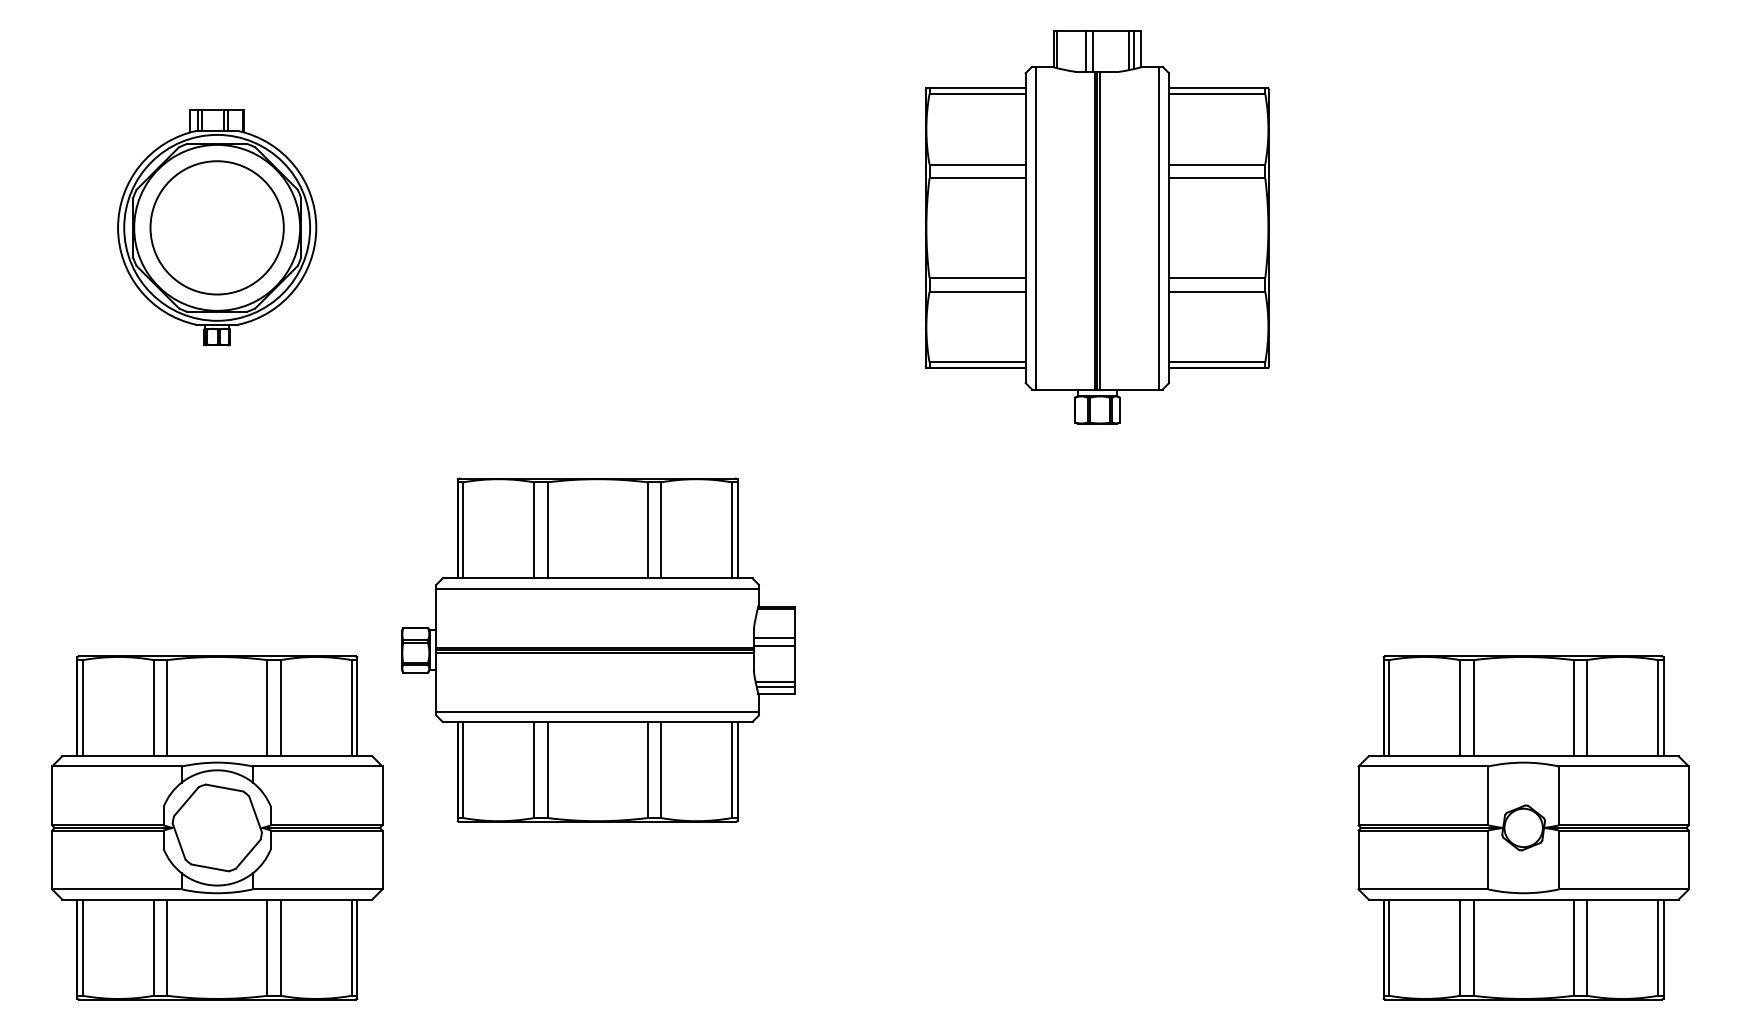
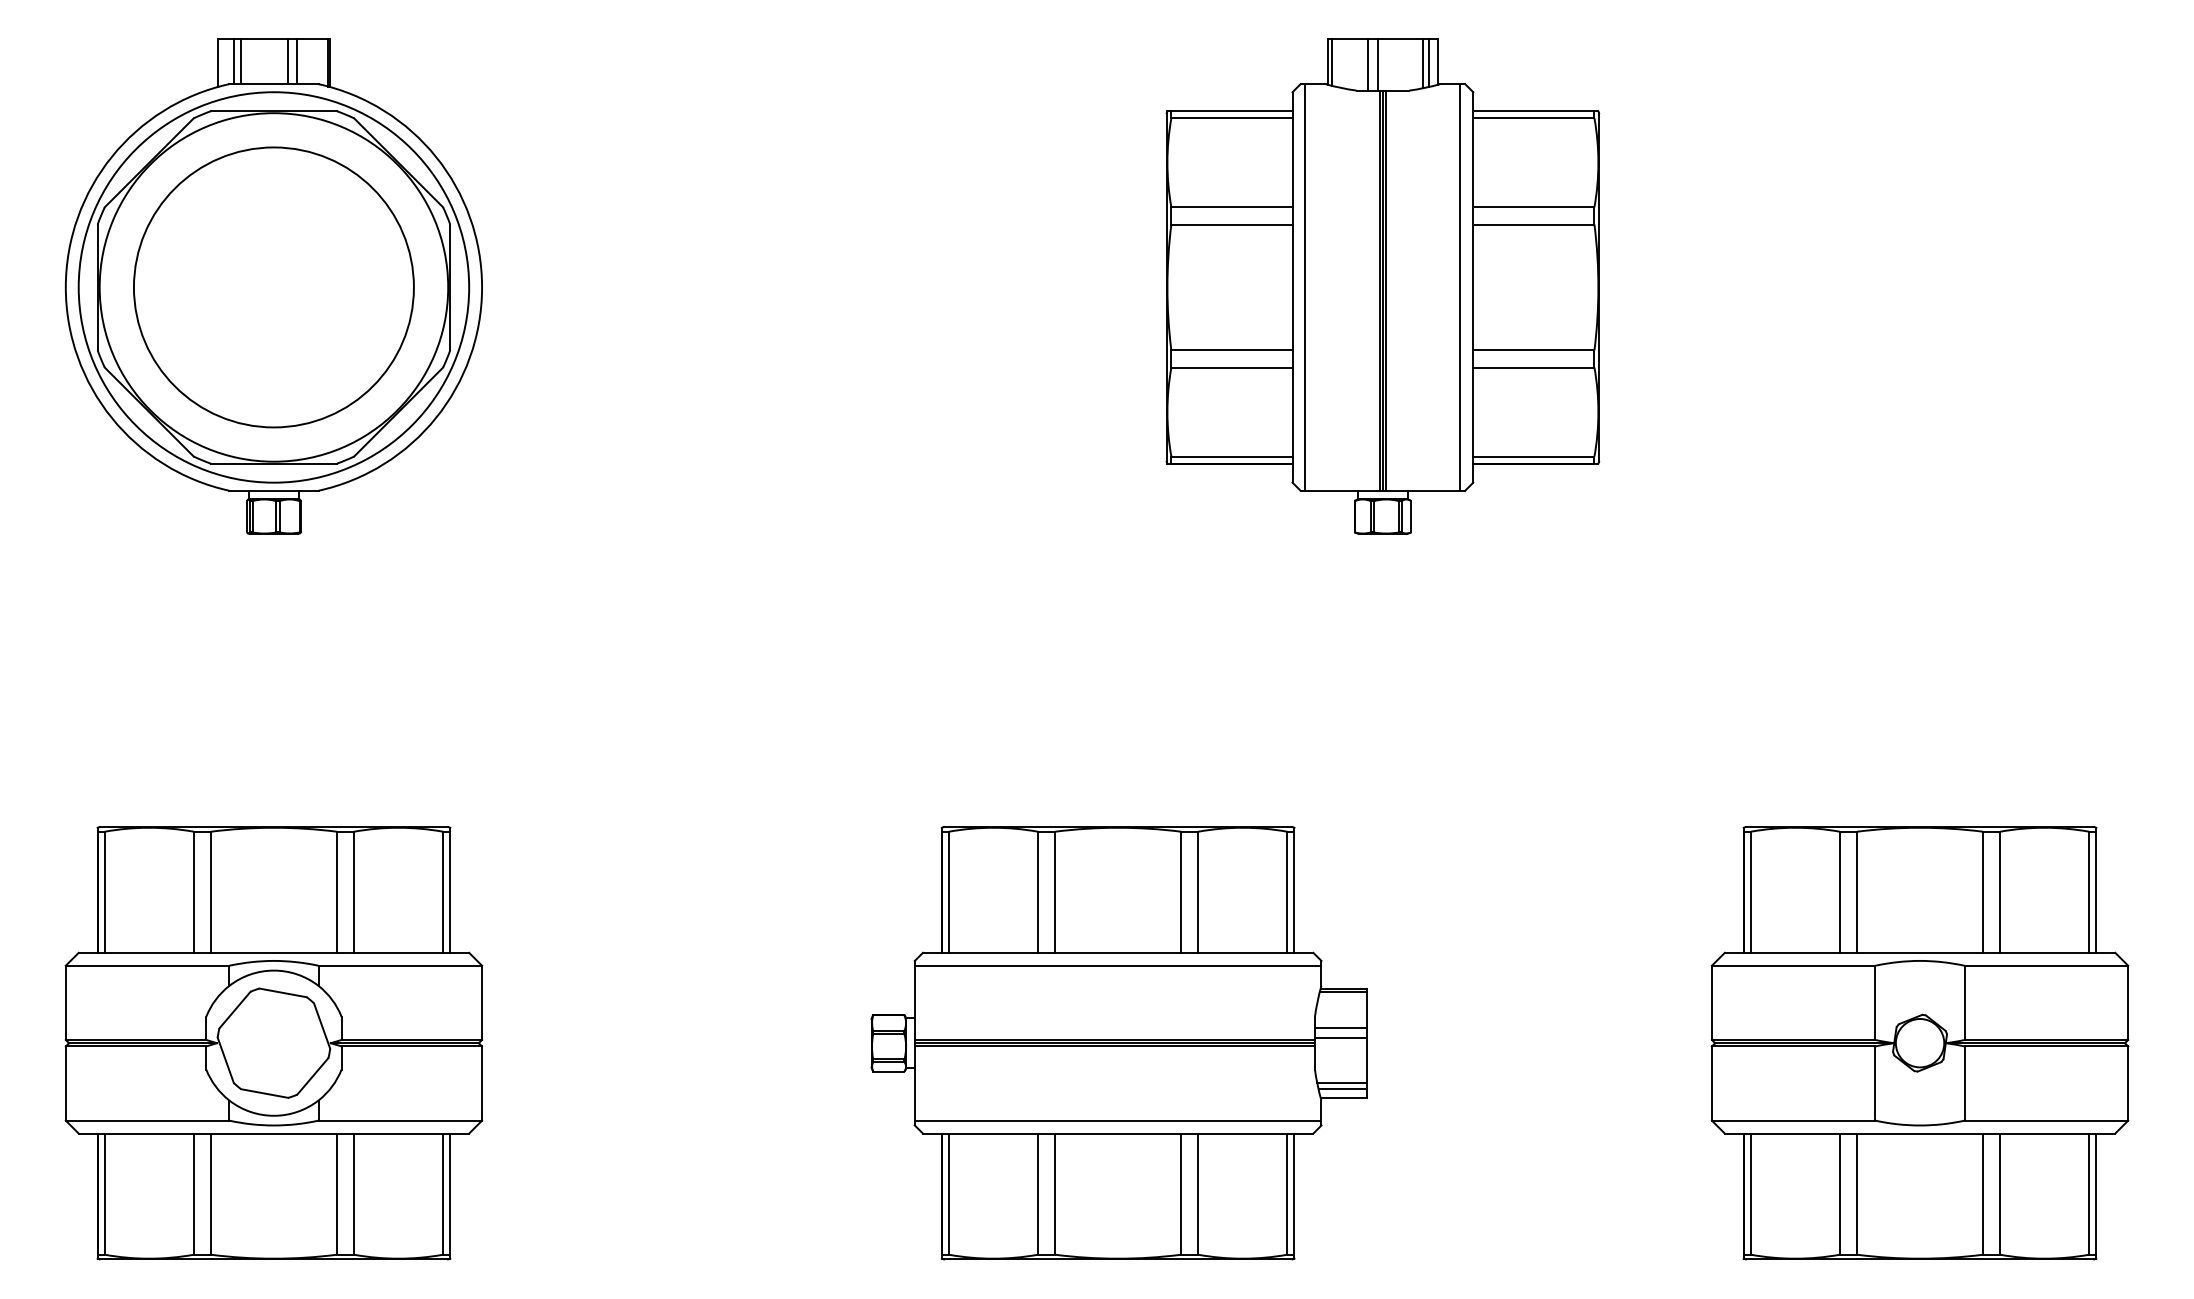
part: (216, 227) -> (273, 286), size x1.67
part: (597, 650) -> (1118, 1043), moved

